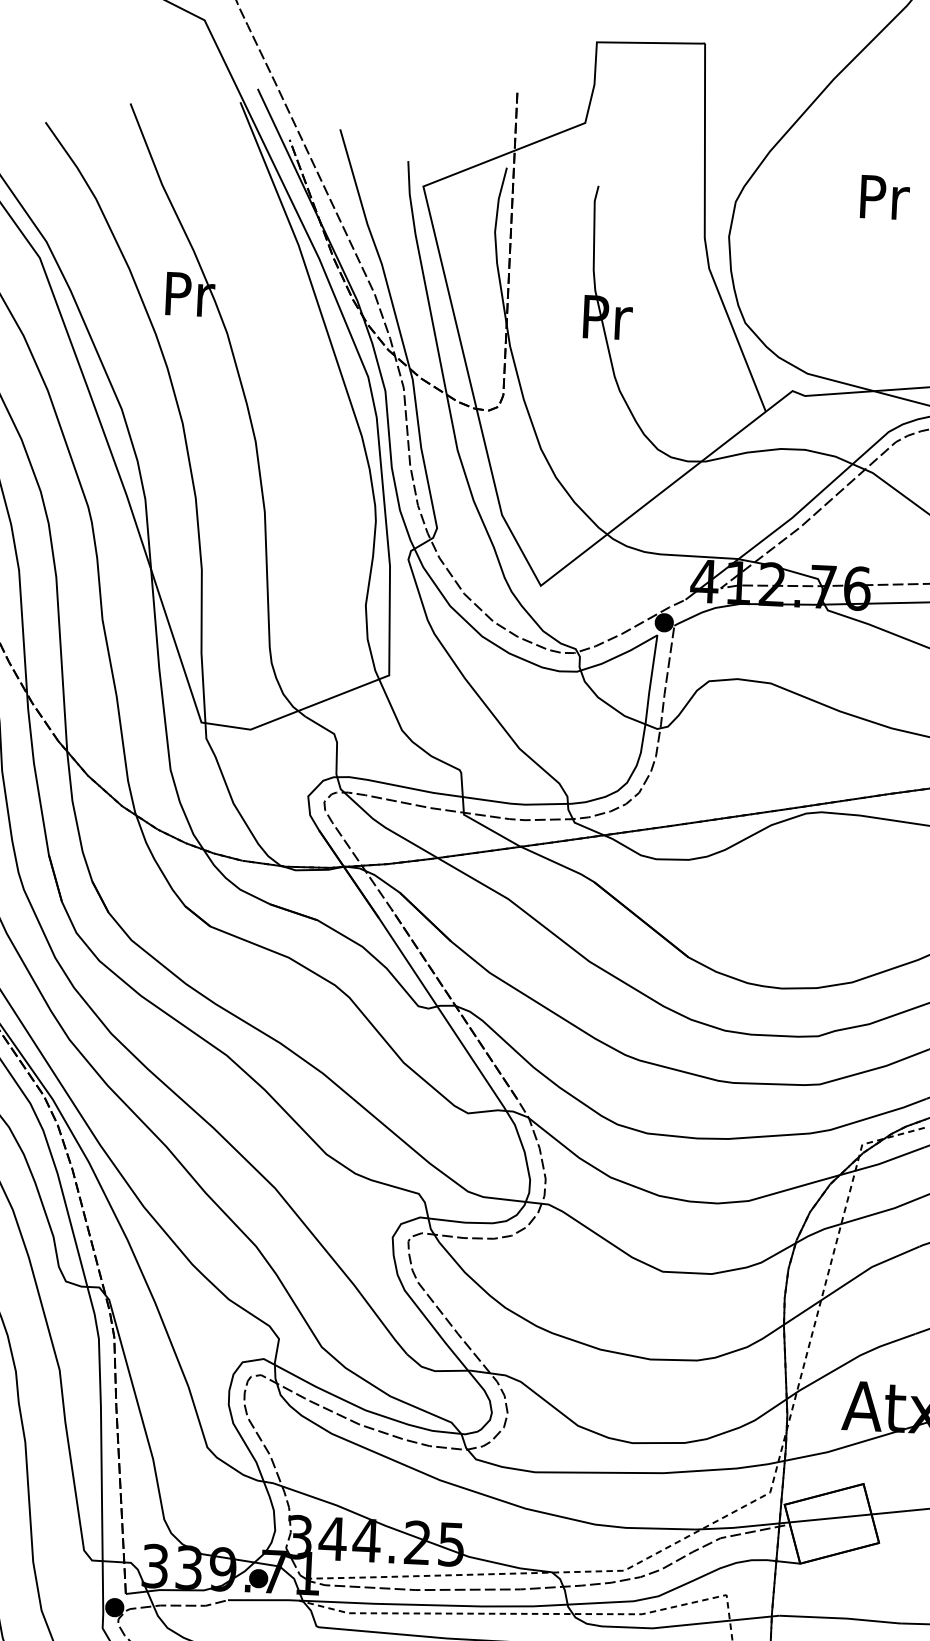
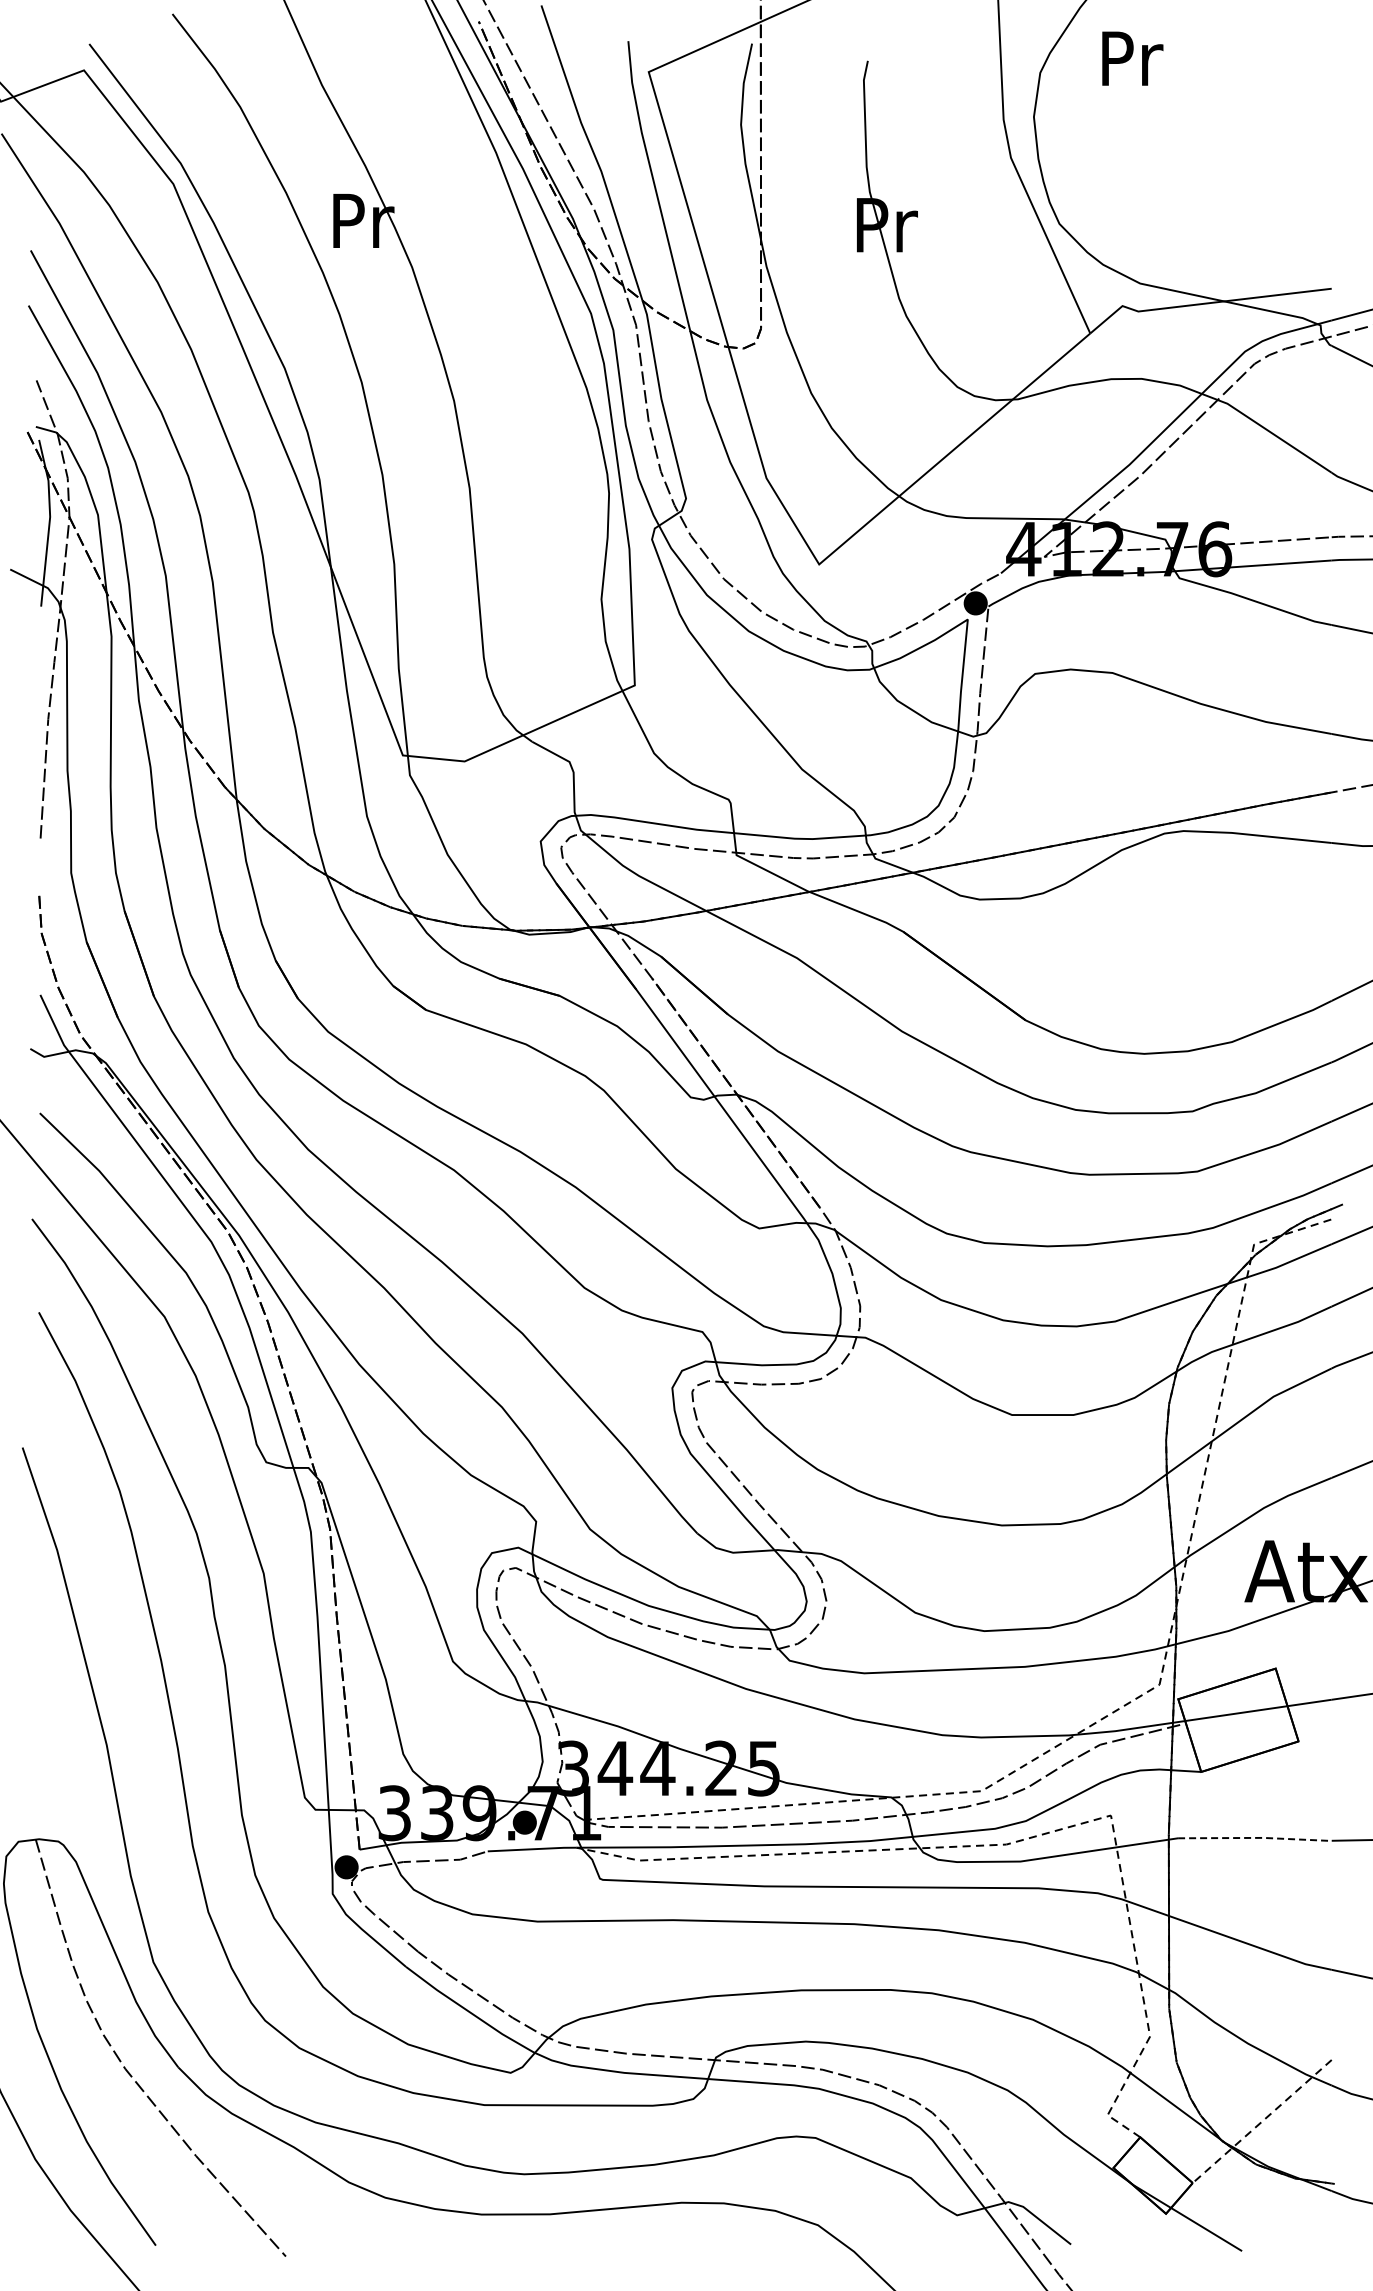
text: (884, 197) -> (1132, 58), moved
line: (841, 1618) -> (1256, 1837), solid -> dashed

